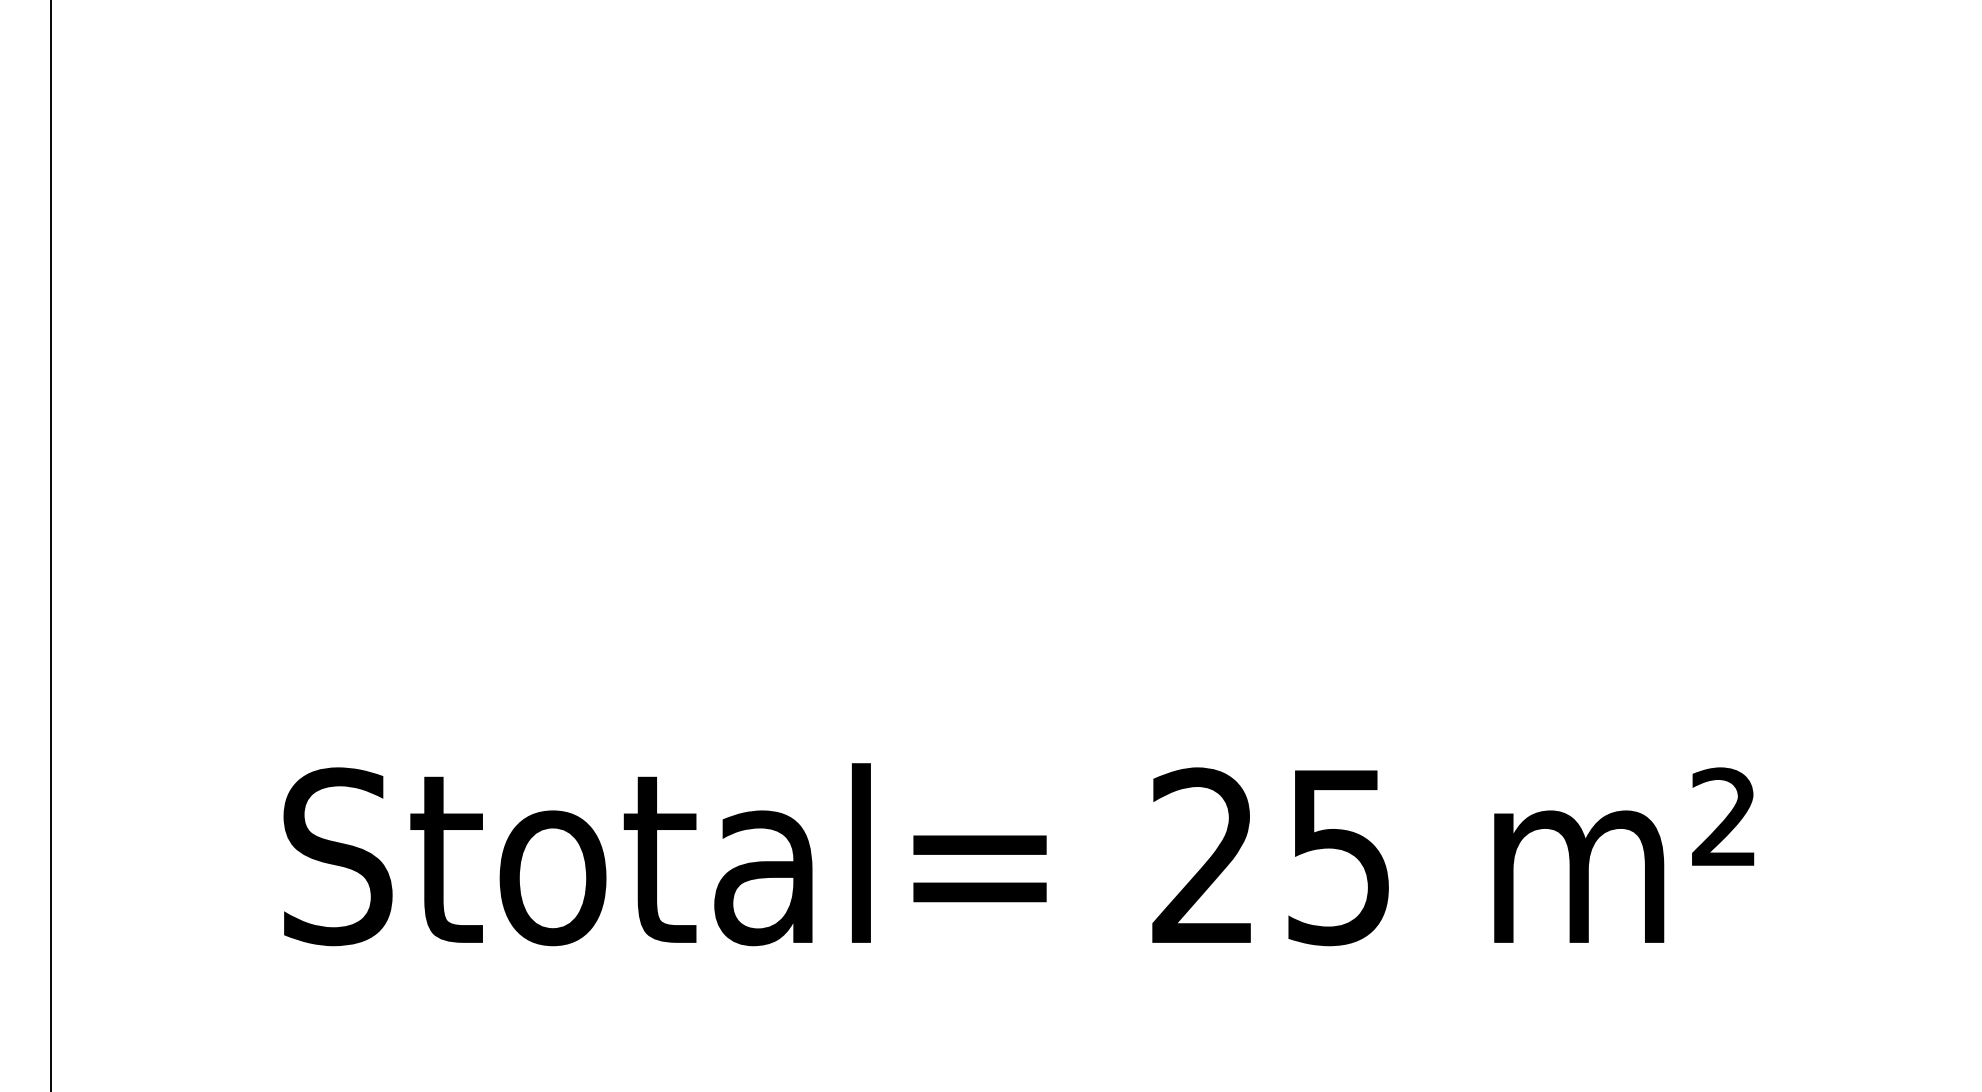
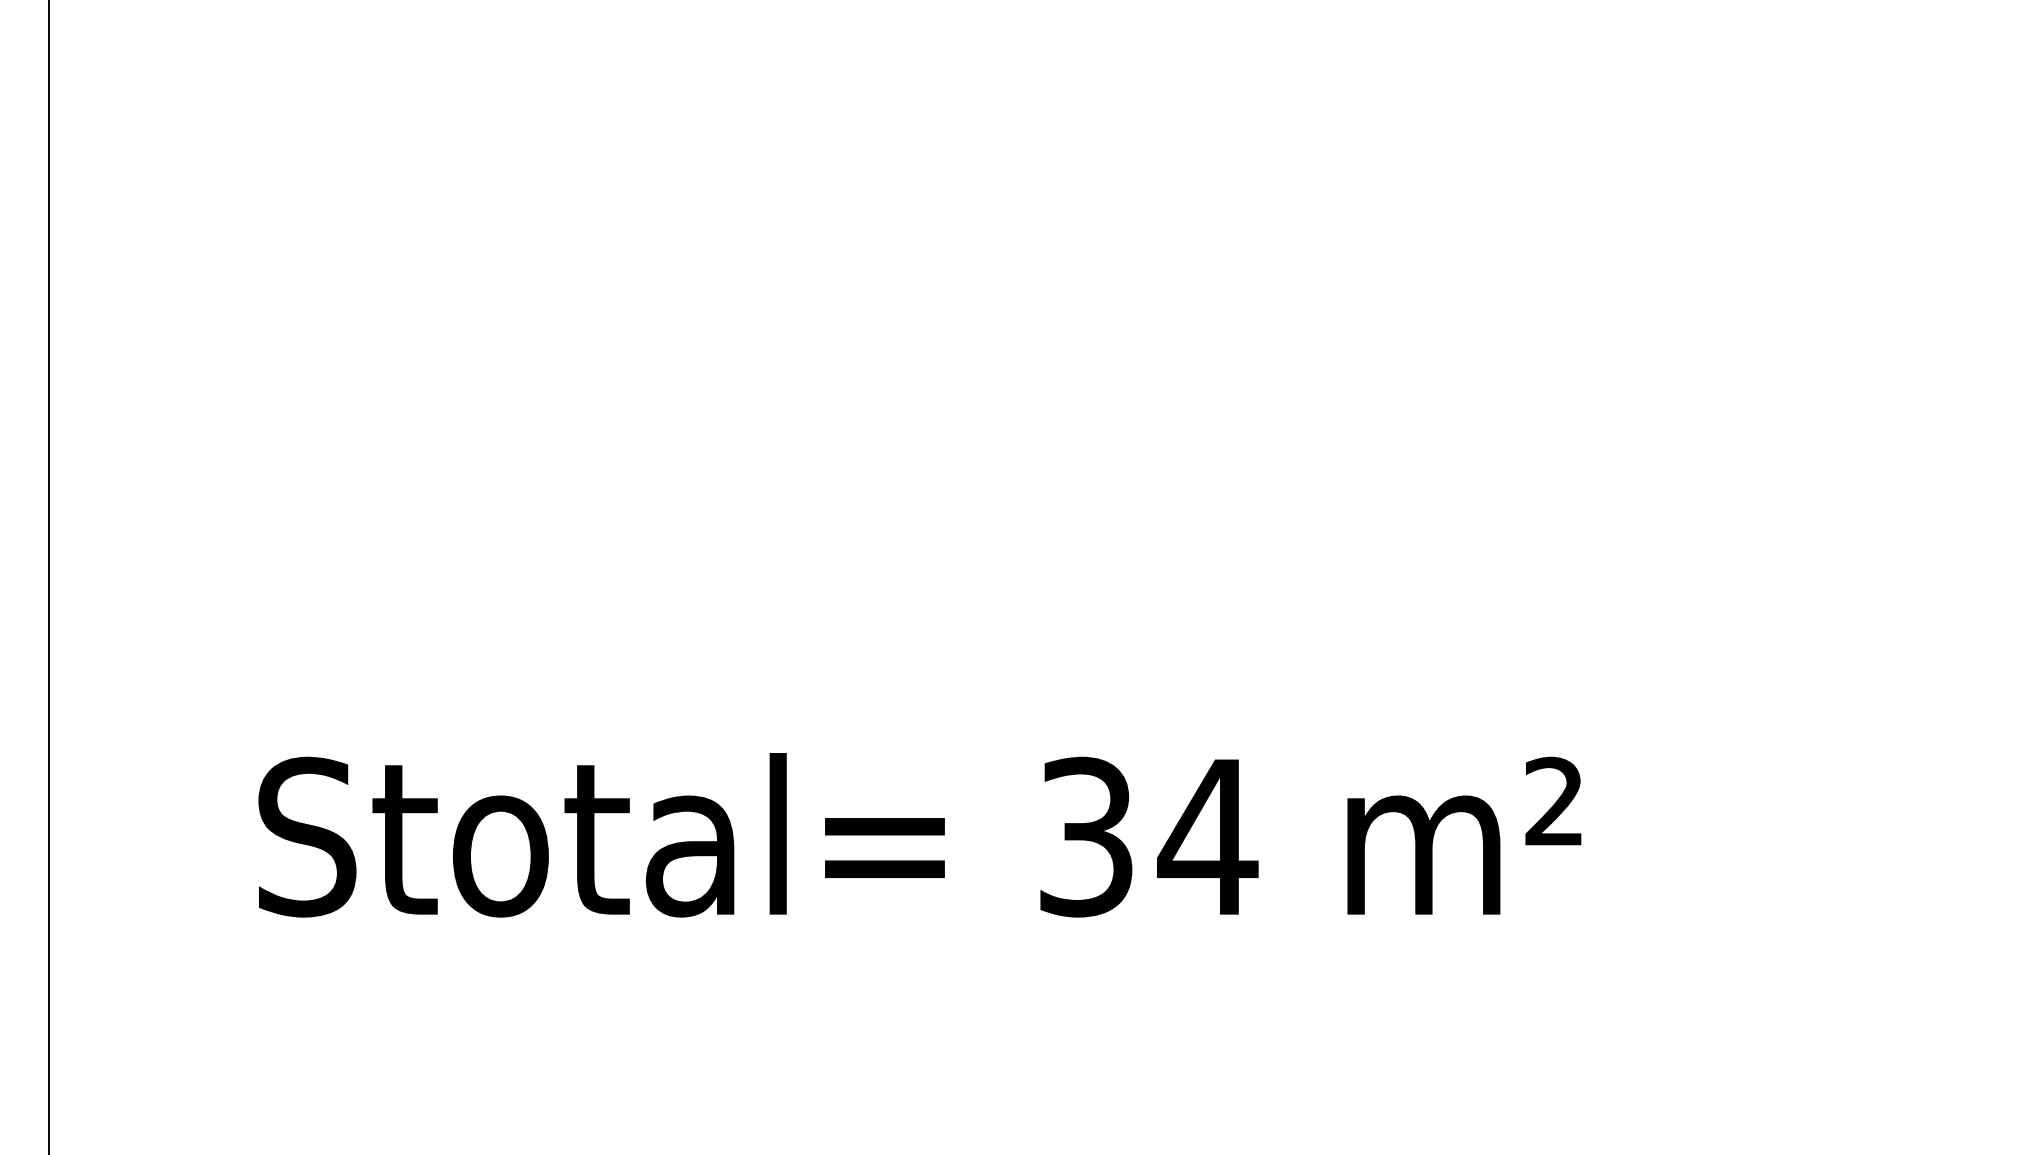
text: (1274, 856) -> (1149, 836), 25 -> 34

